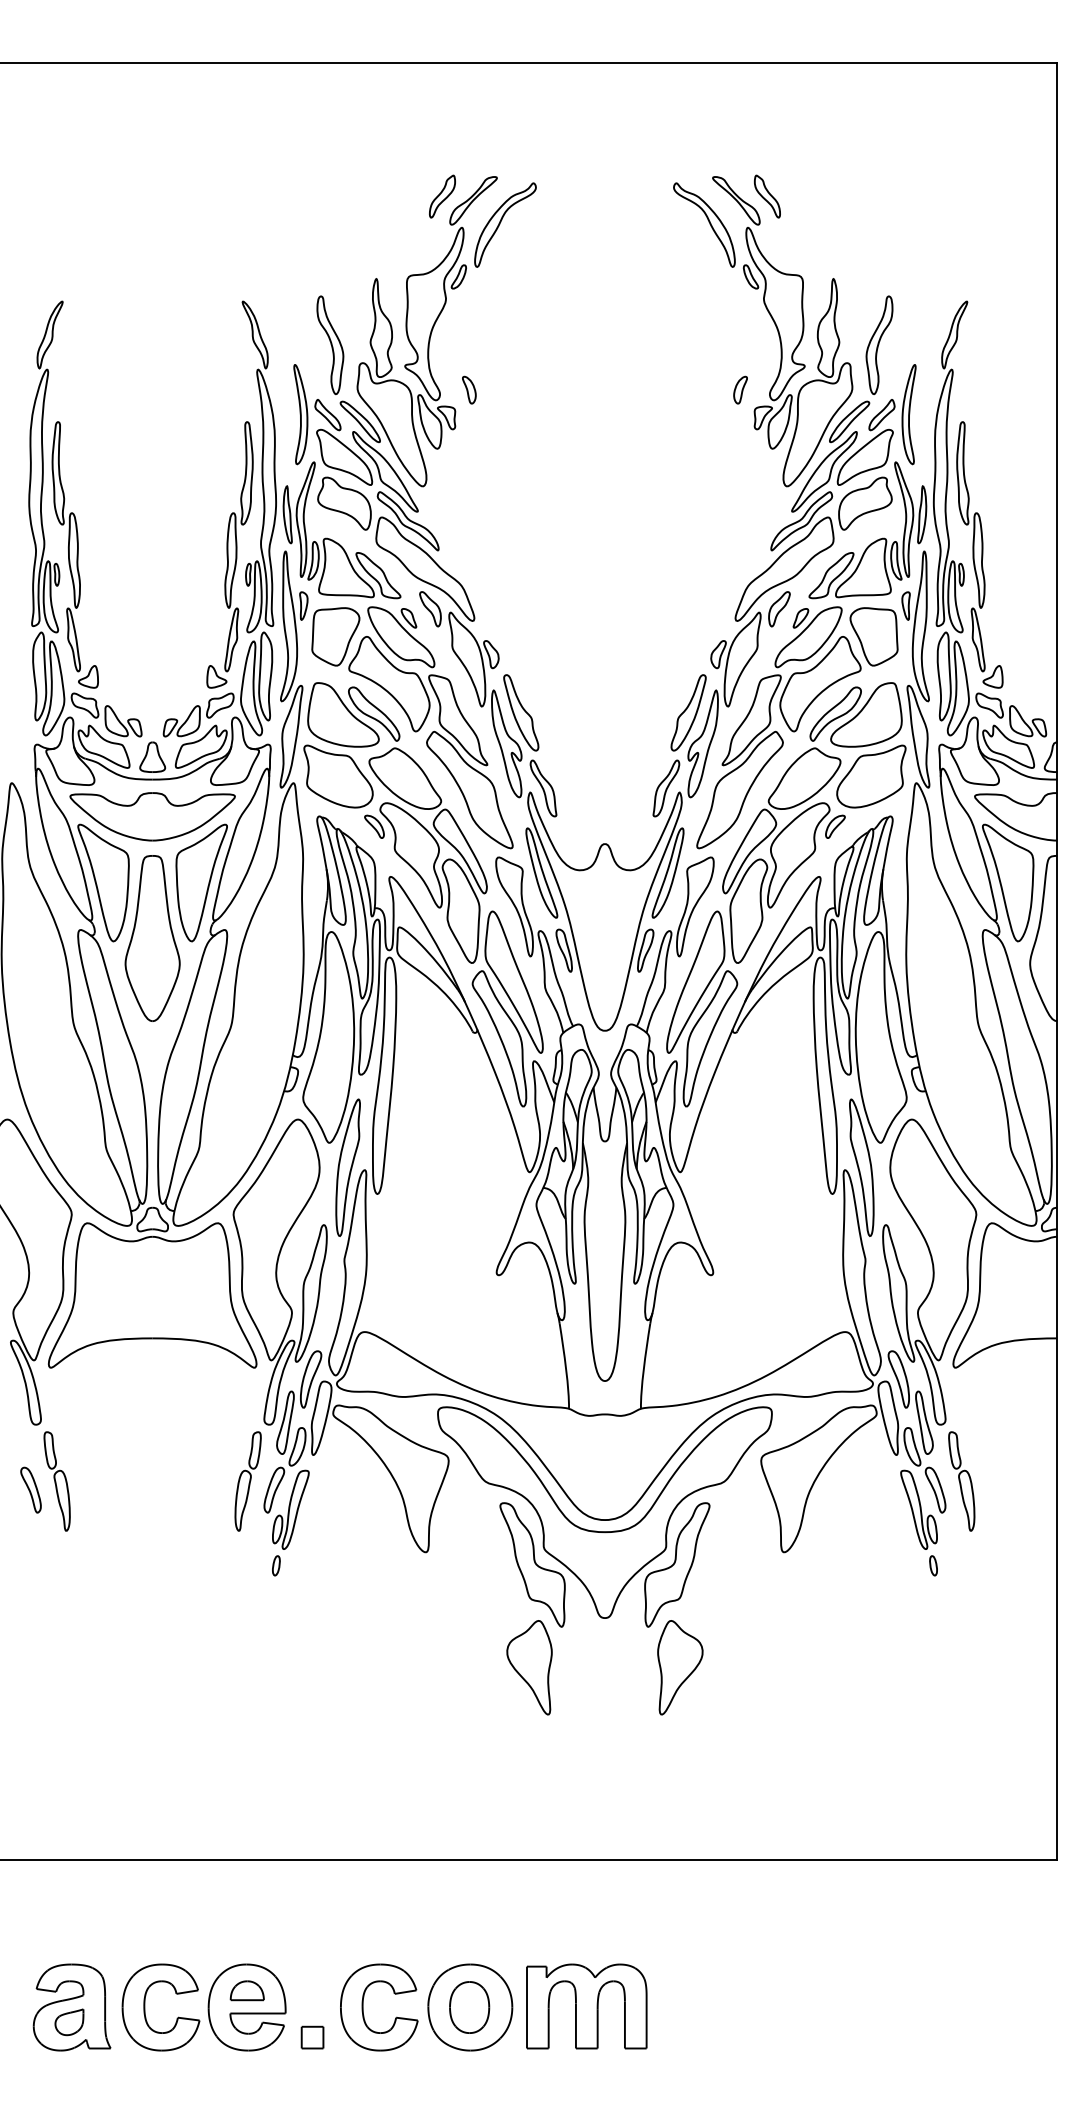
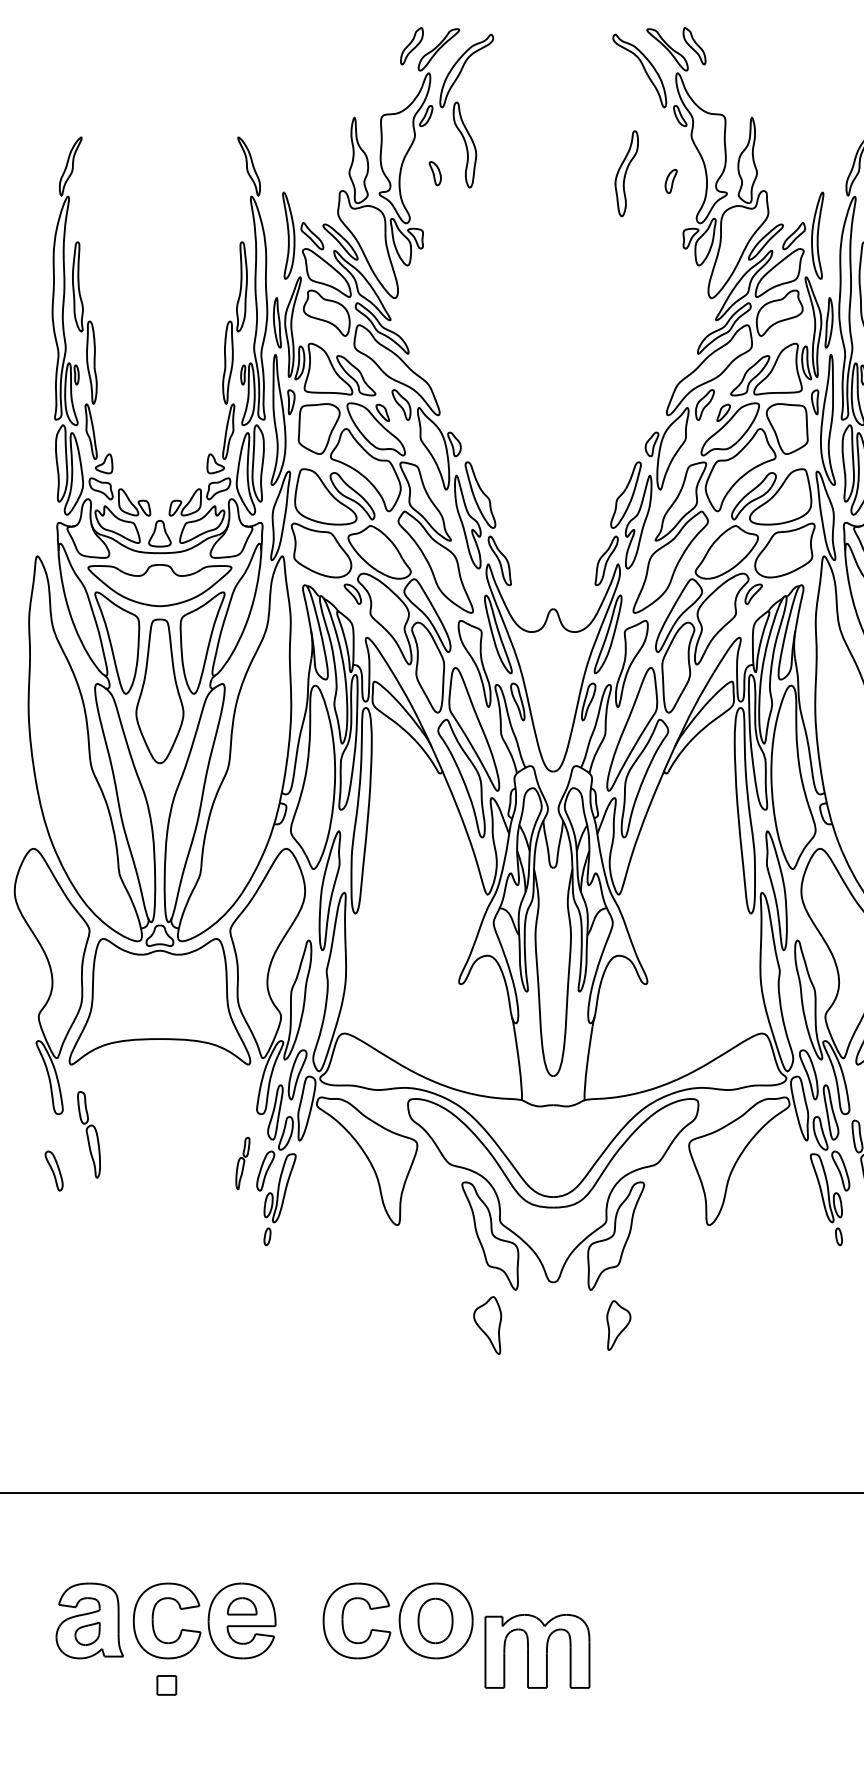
part: (879, 344) -> (626, 173), moved
part: (330, 345) -> (465, 145), moved
part: (469, 389) -> (435, 173), moved
part: (740, 389) -> (671, 180), moved
part: (56, 1481) -> (88, 1134), moved
part: (247, 1481) -> (242, 1163), size x0.6
part: (529, 1667) -> (487, 1325), size x0.7
part: (680, 1667) -> (618, 1325), size x0.6
part: (586, 2006) -> (537, 1651), moved
part: (312, 2037) -> (166, 1685), moved

